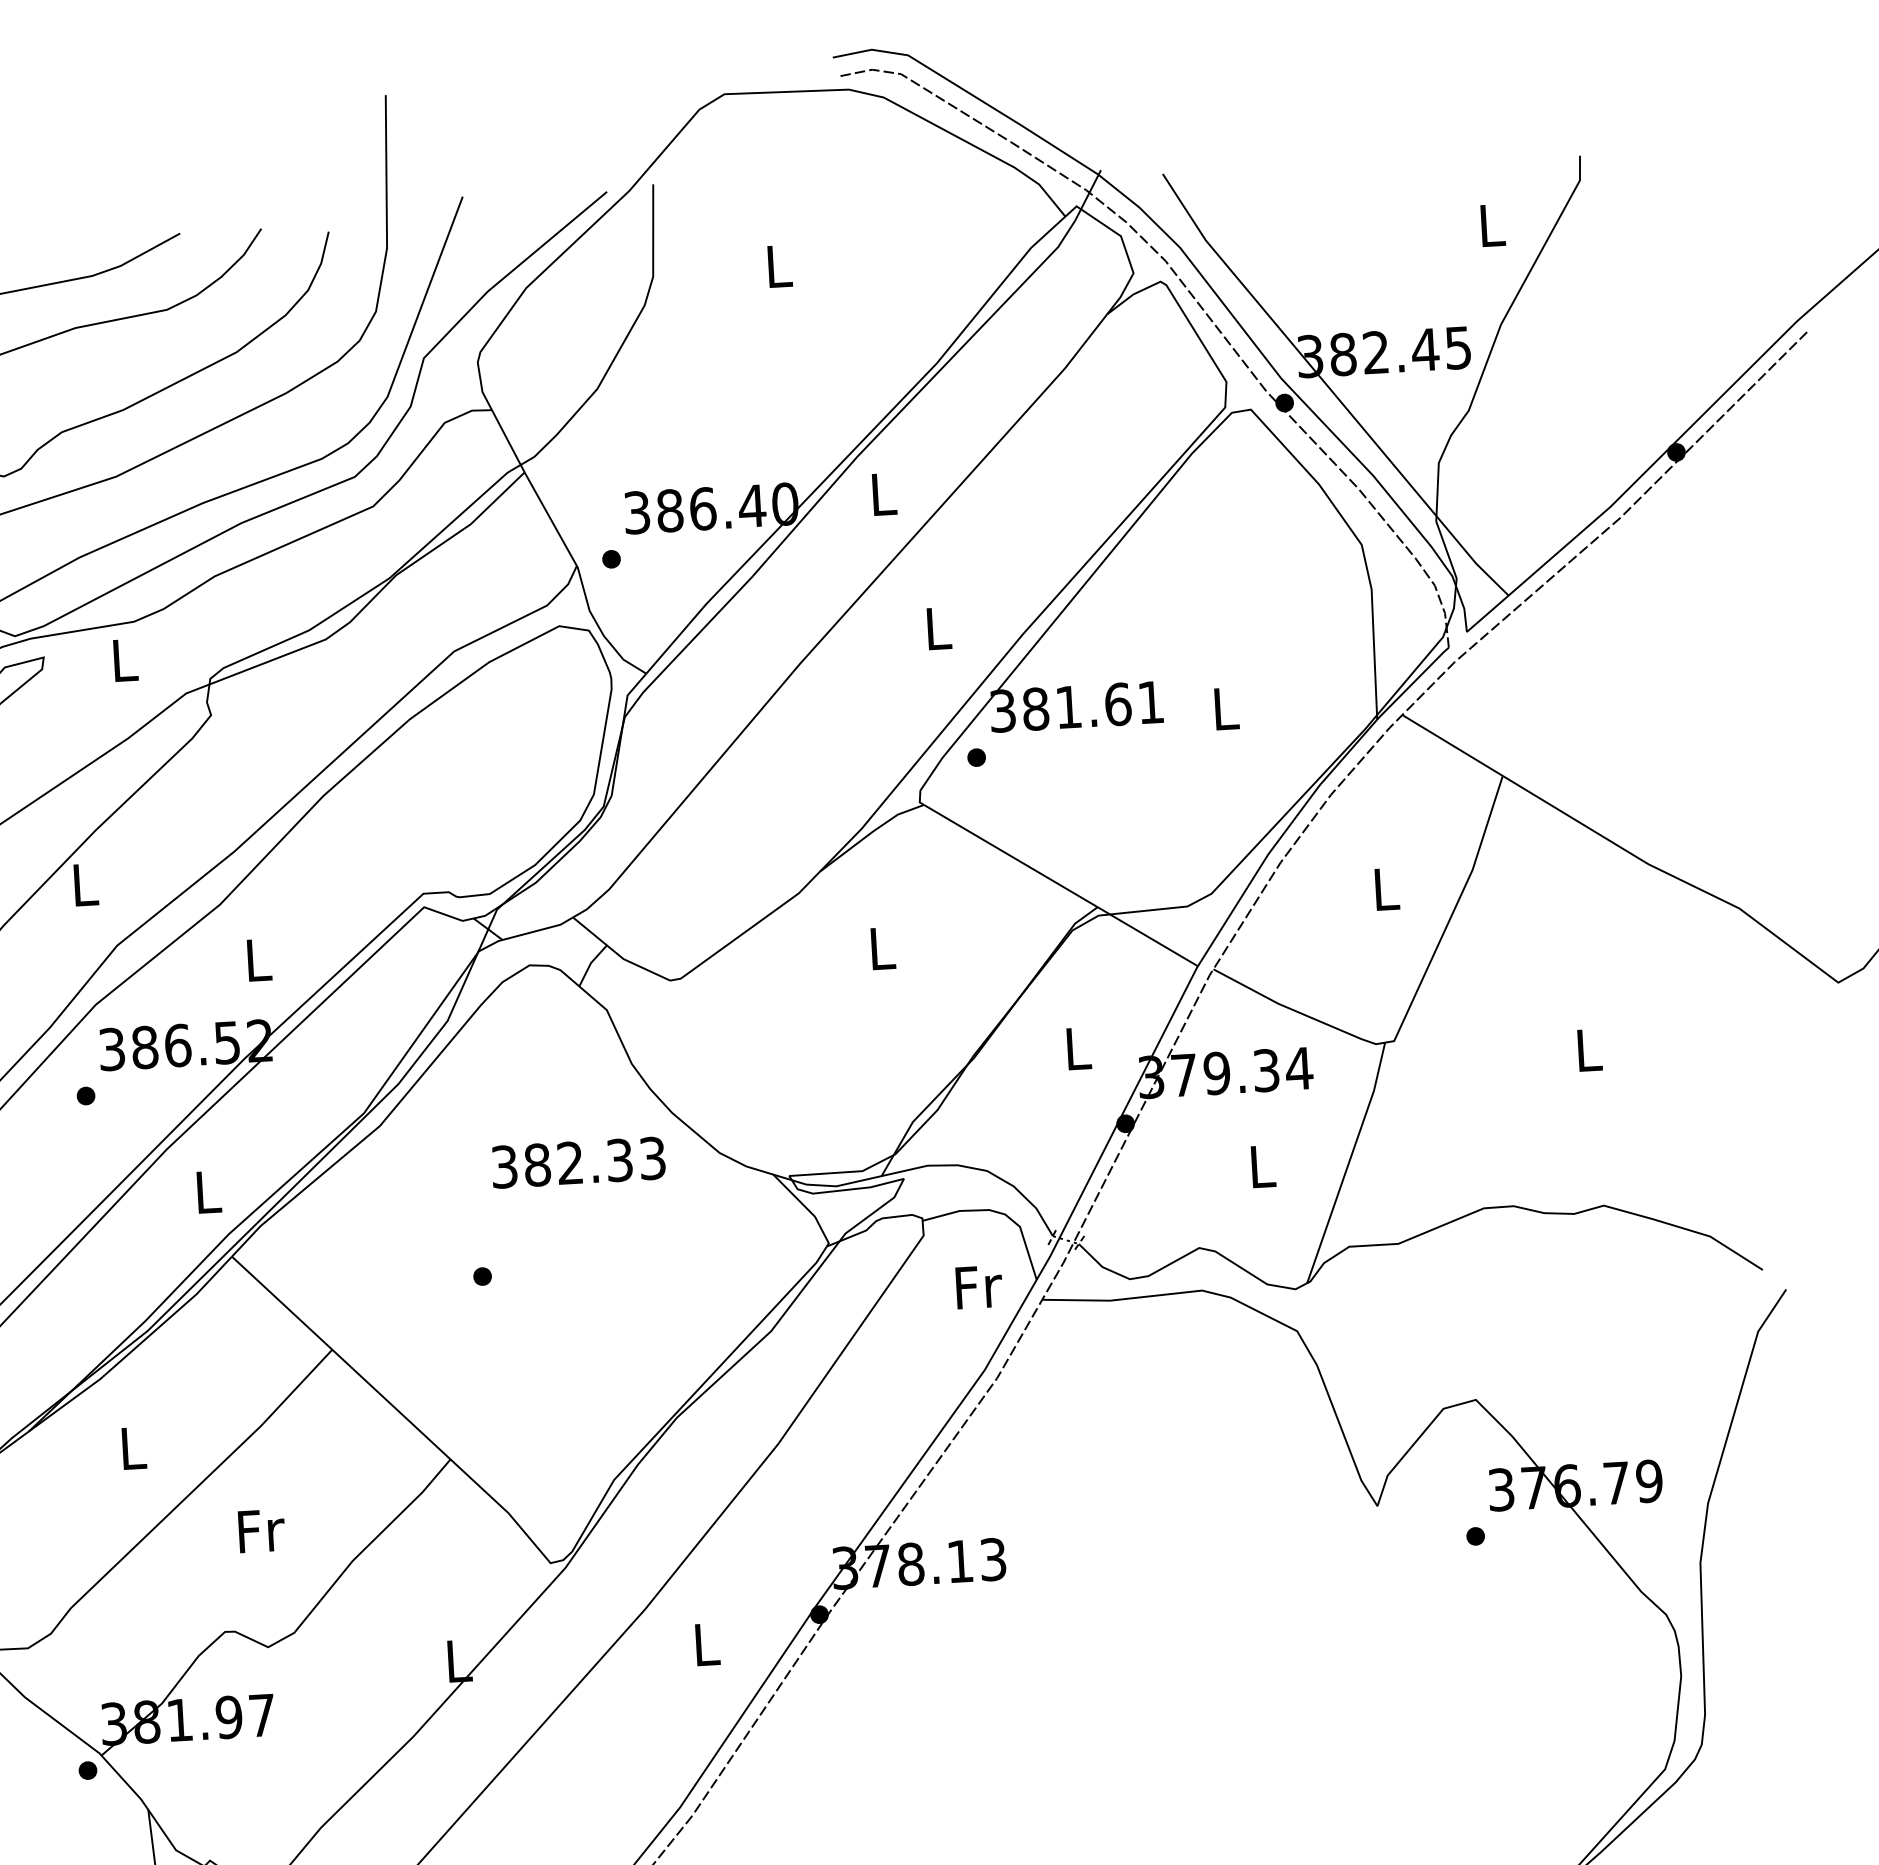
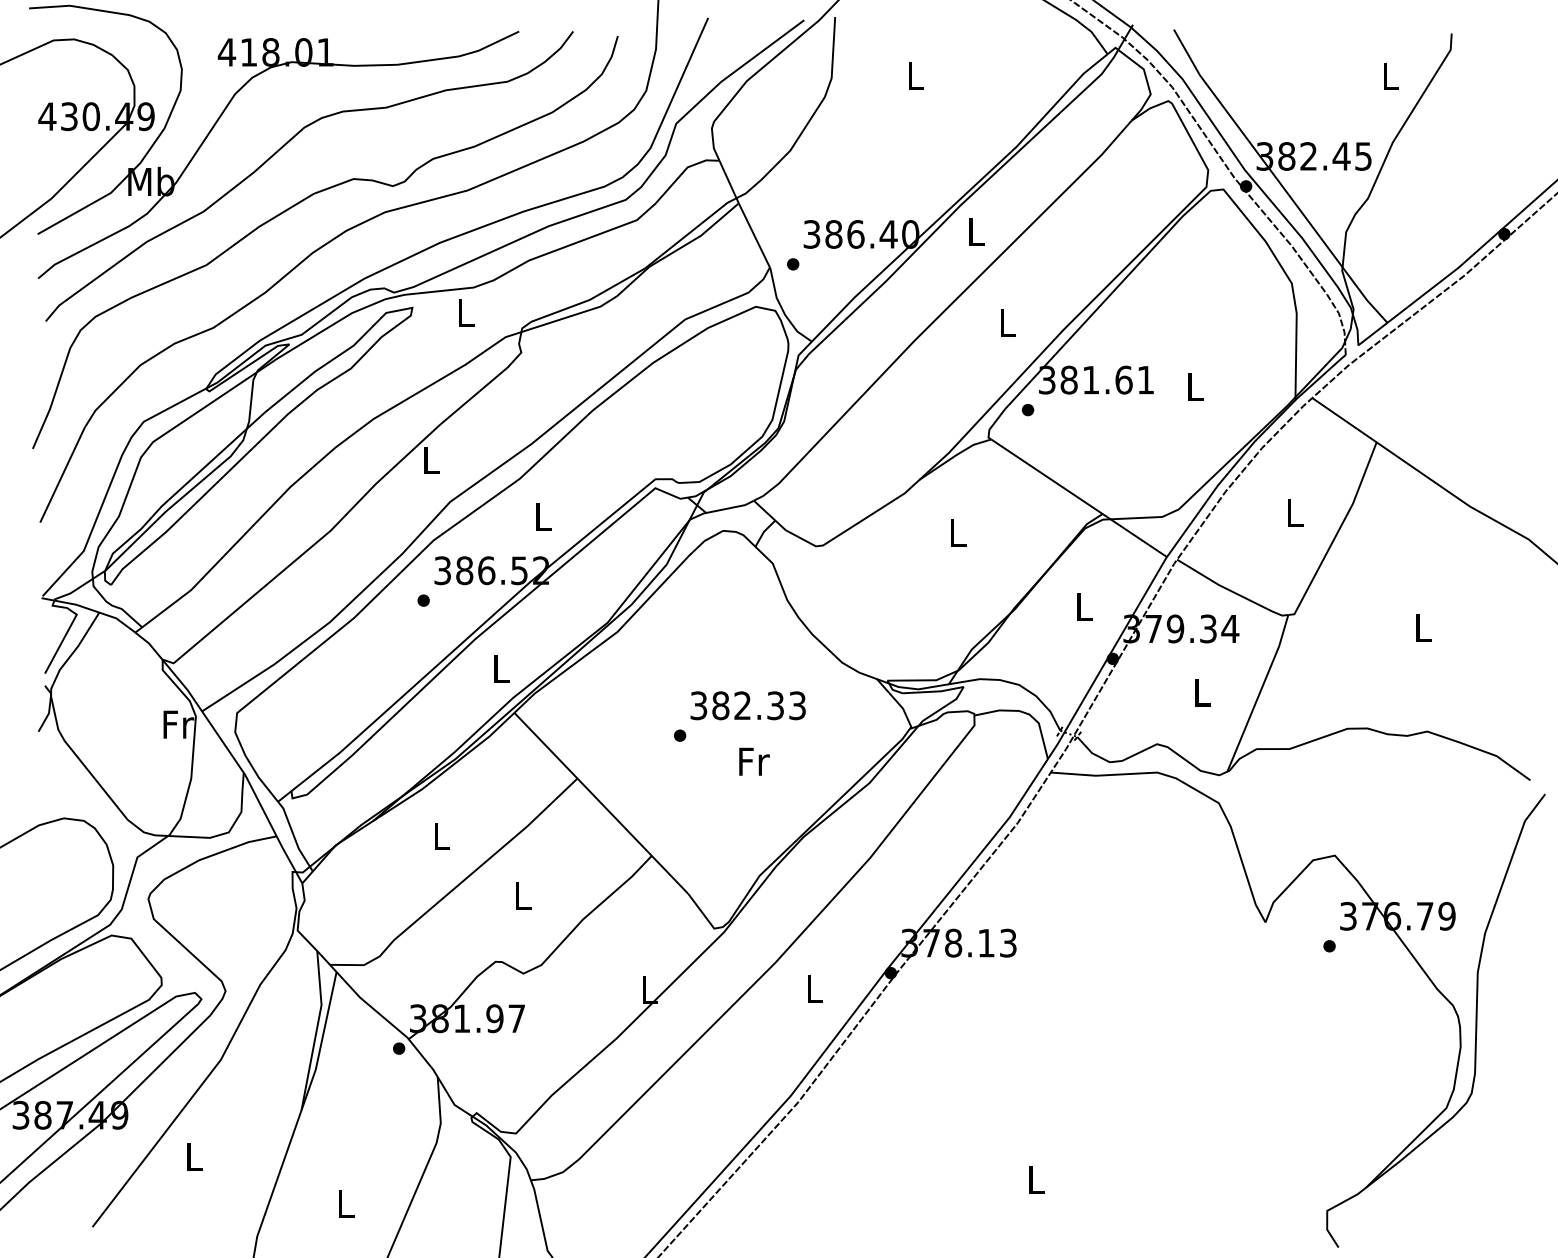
text: (577, 1162) -> (747, 705), moved
text: (979, 1286) -> (754, 761), moved
text: (261, 1531) -> (523, 896), Fr -> L

